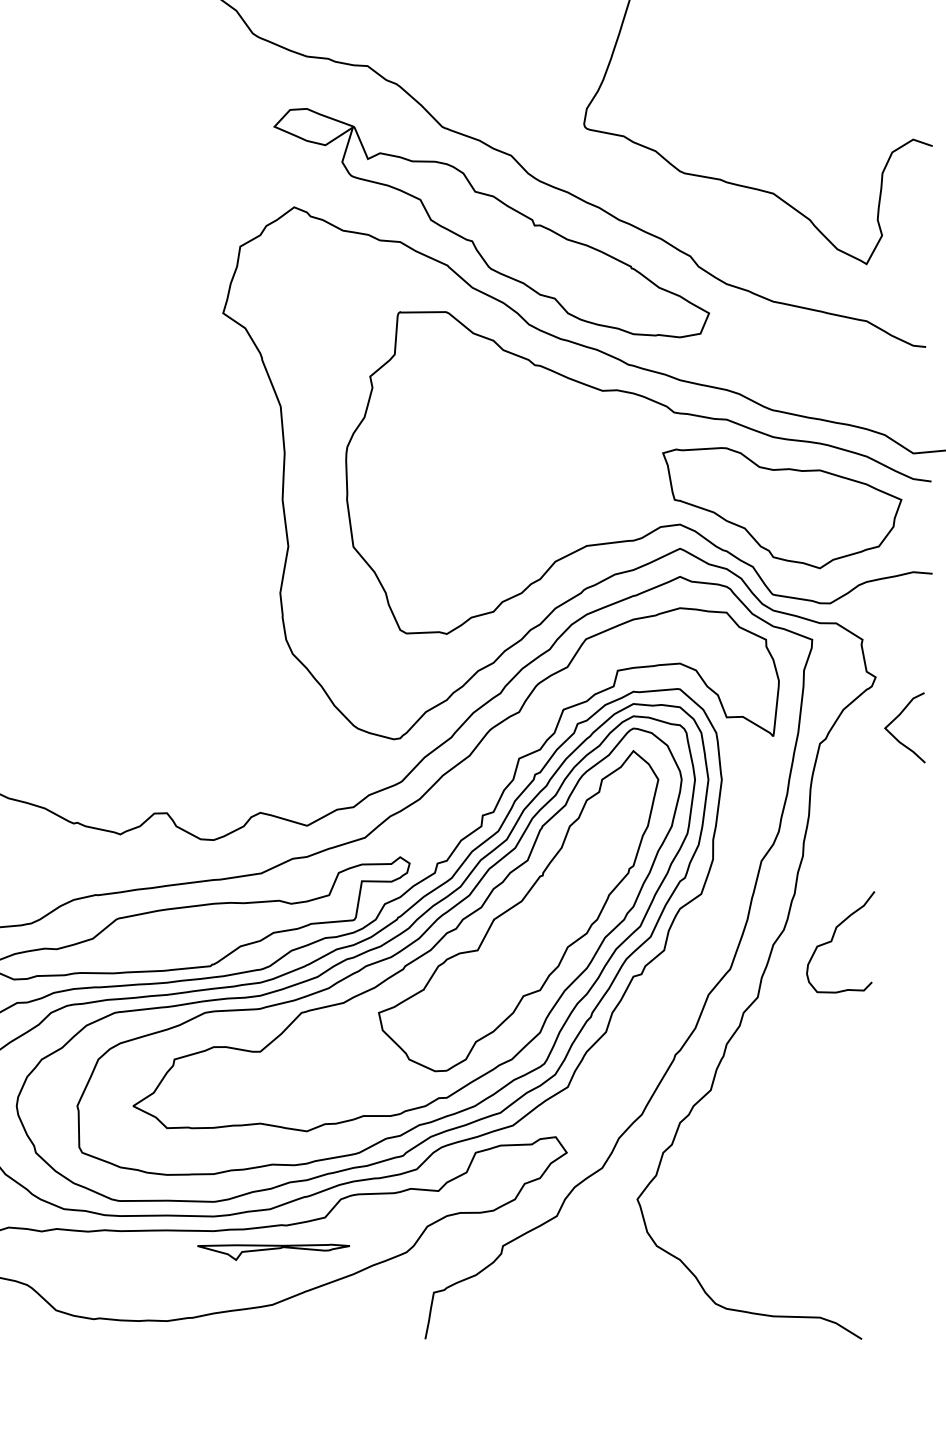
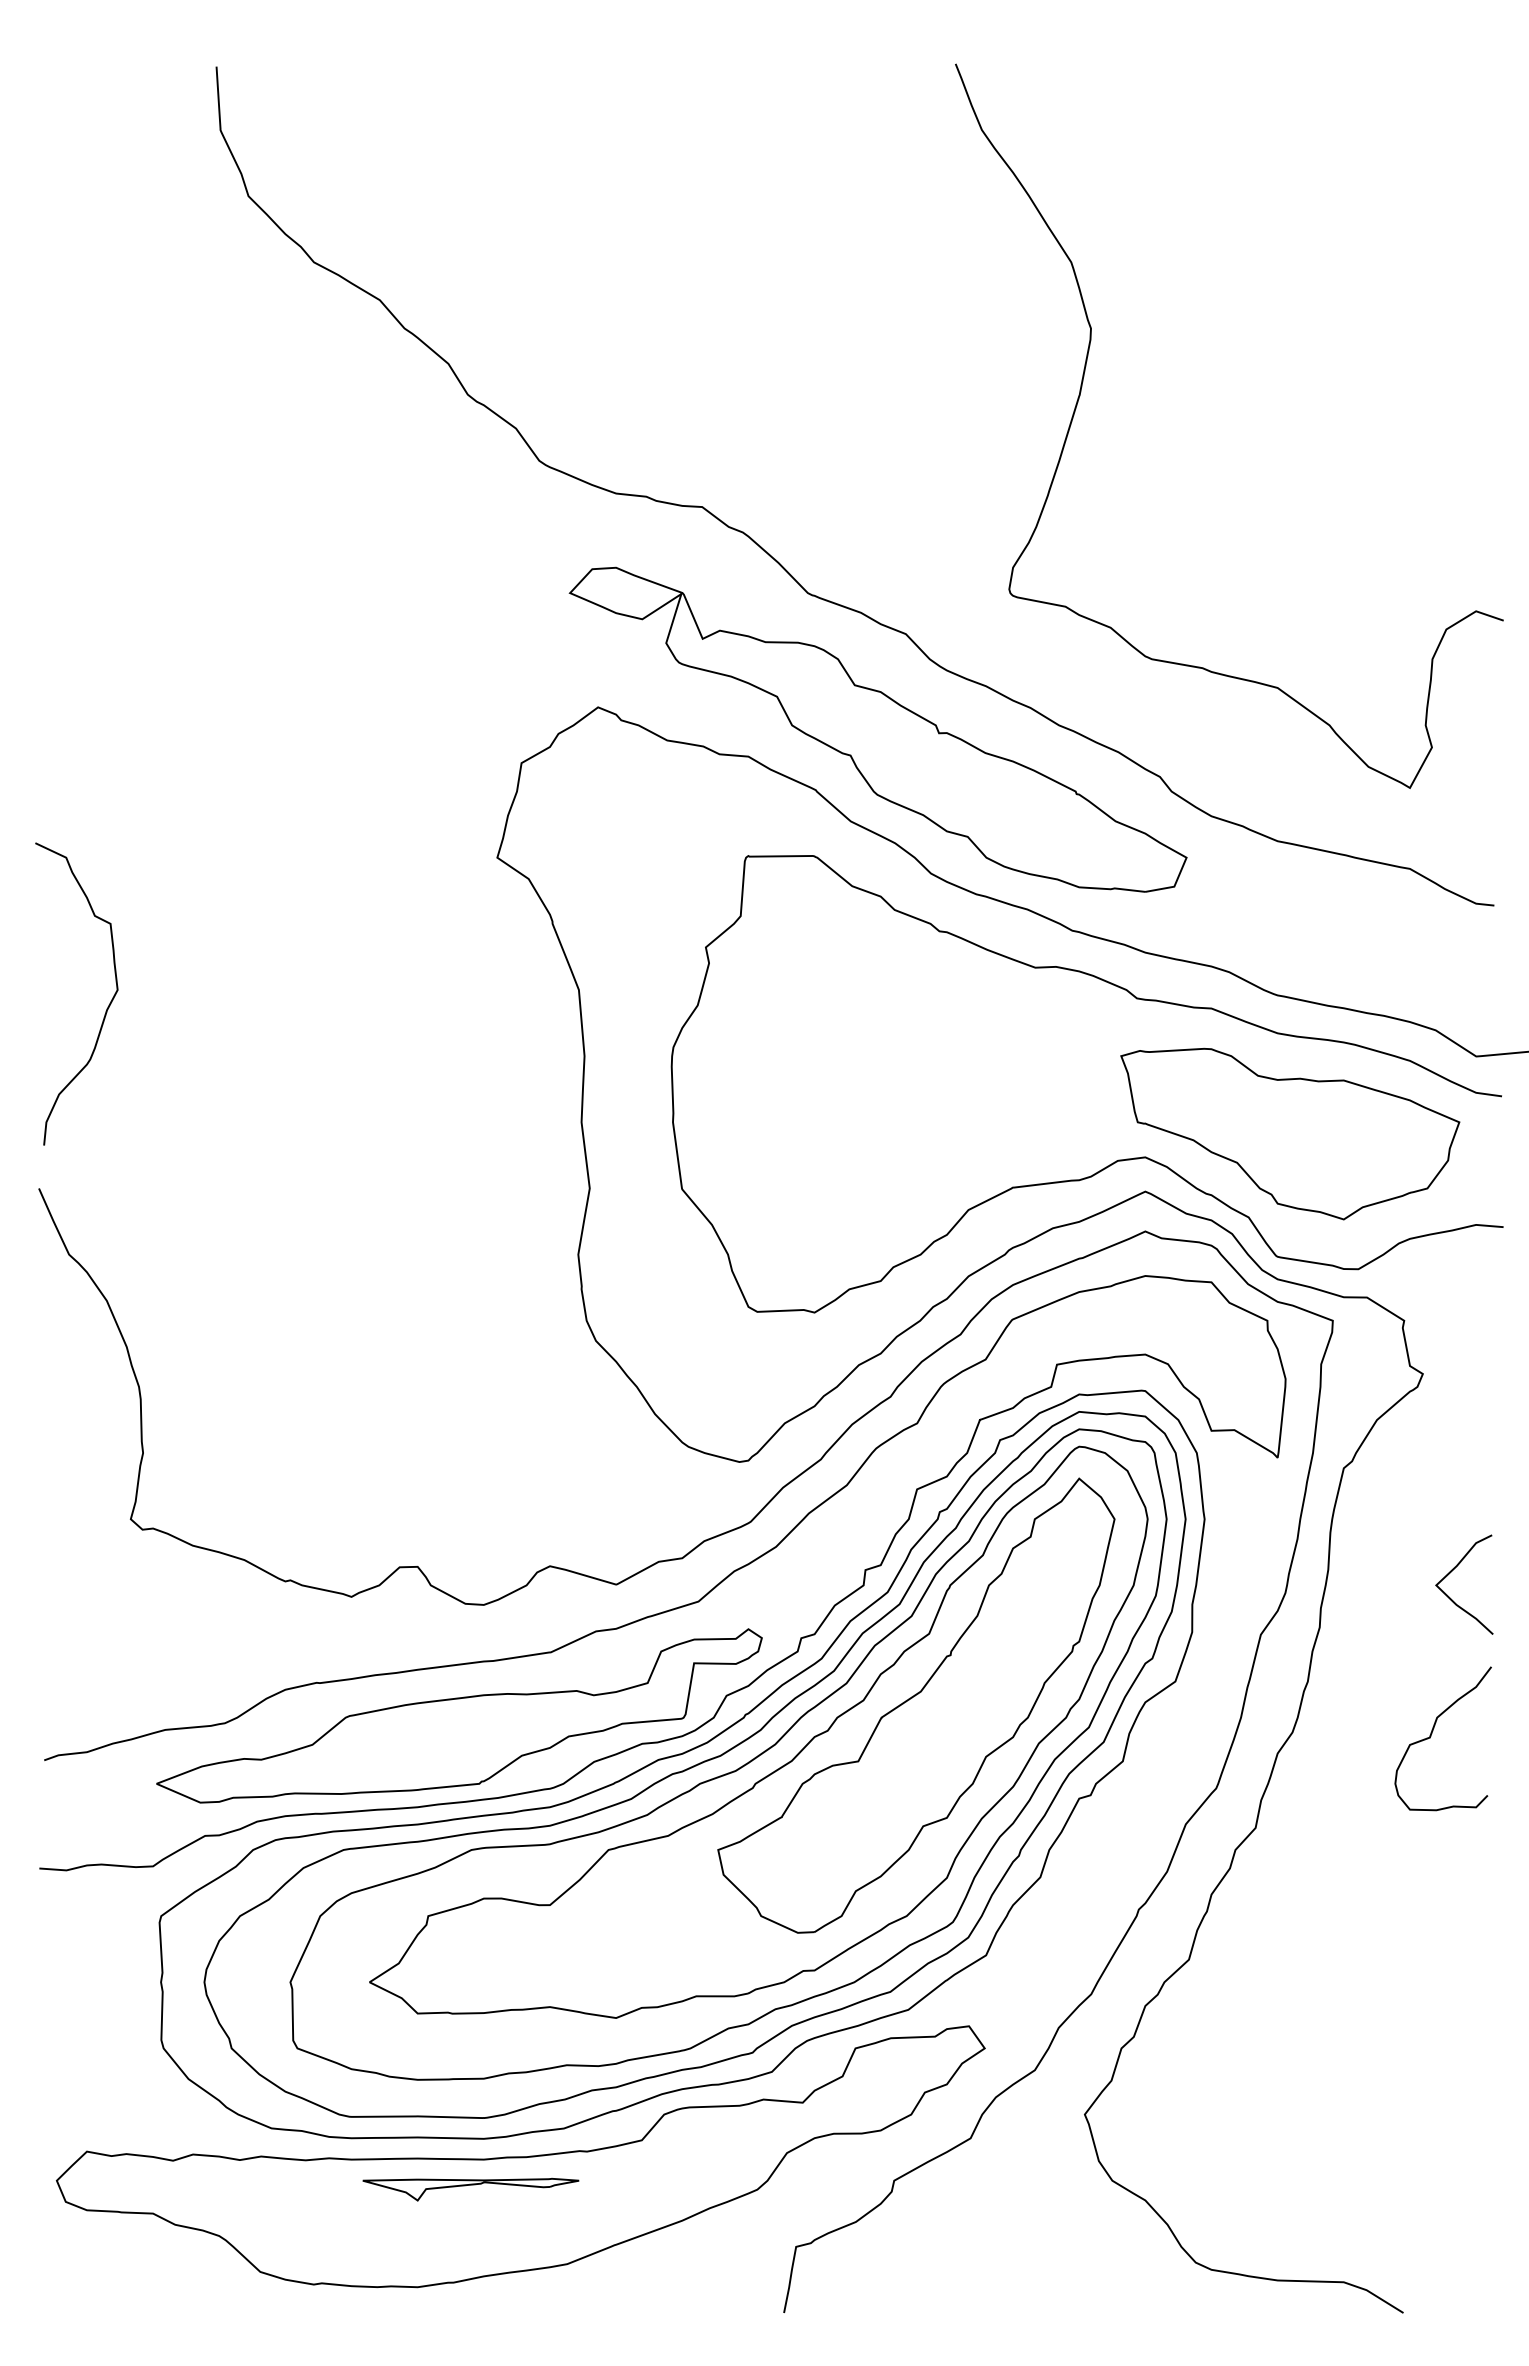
curve: (896, 718) -> (1452, 1571), moved
curve: (833, 938) -> (1432, 1733), moved
part: (273, 1252) -> (470, 2189), moved

